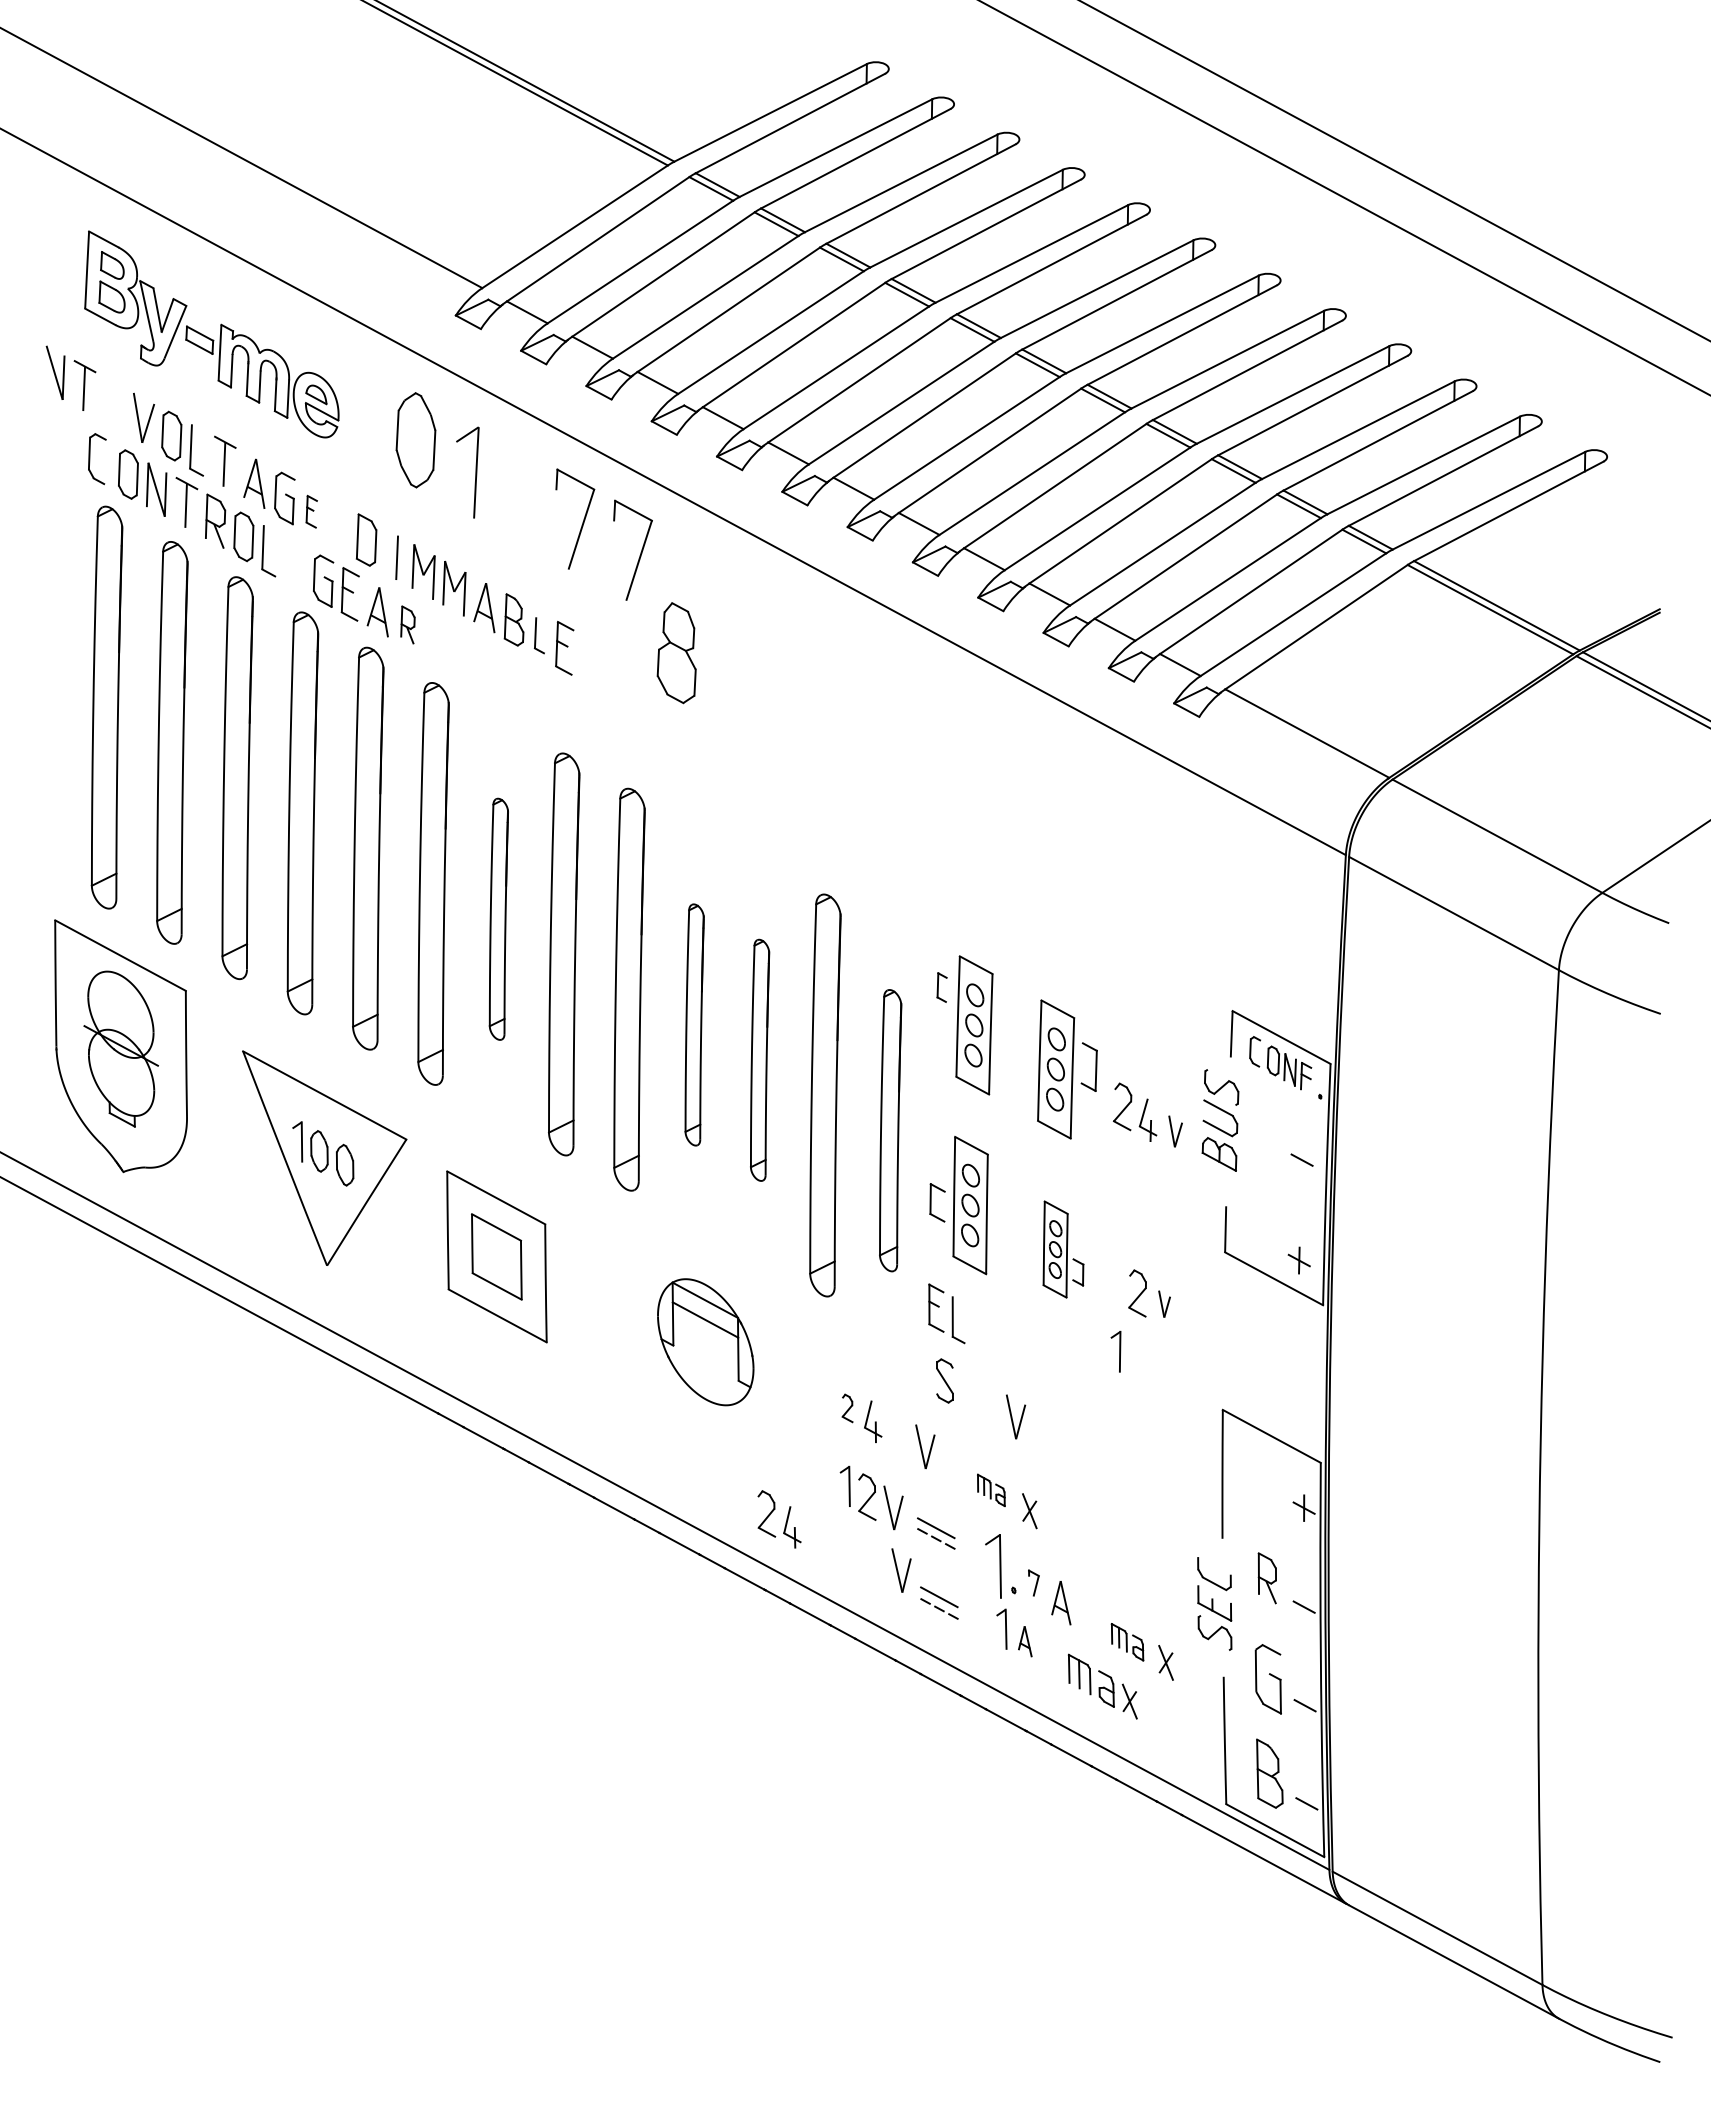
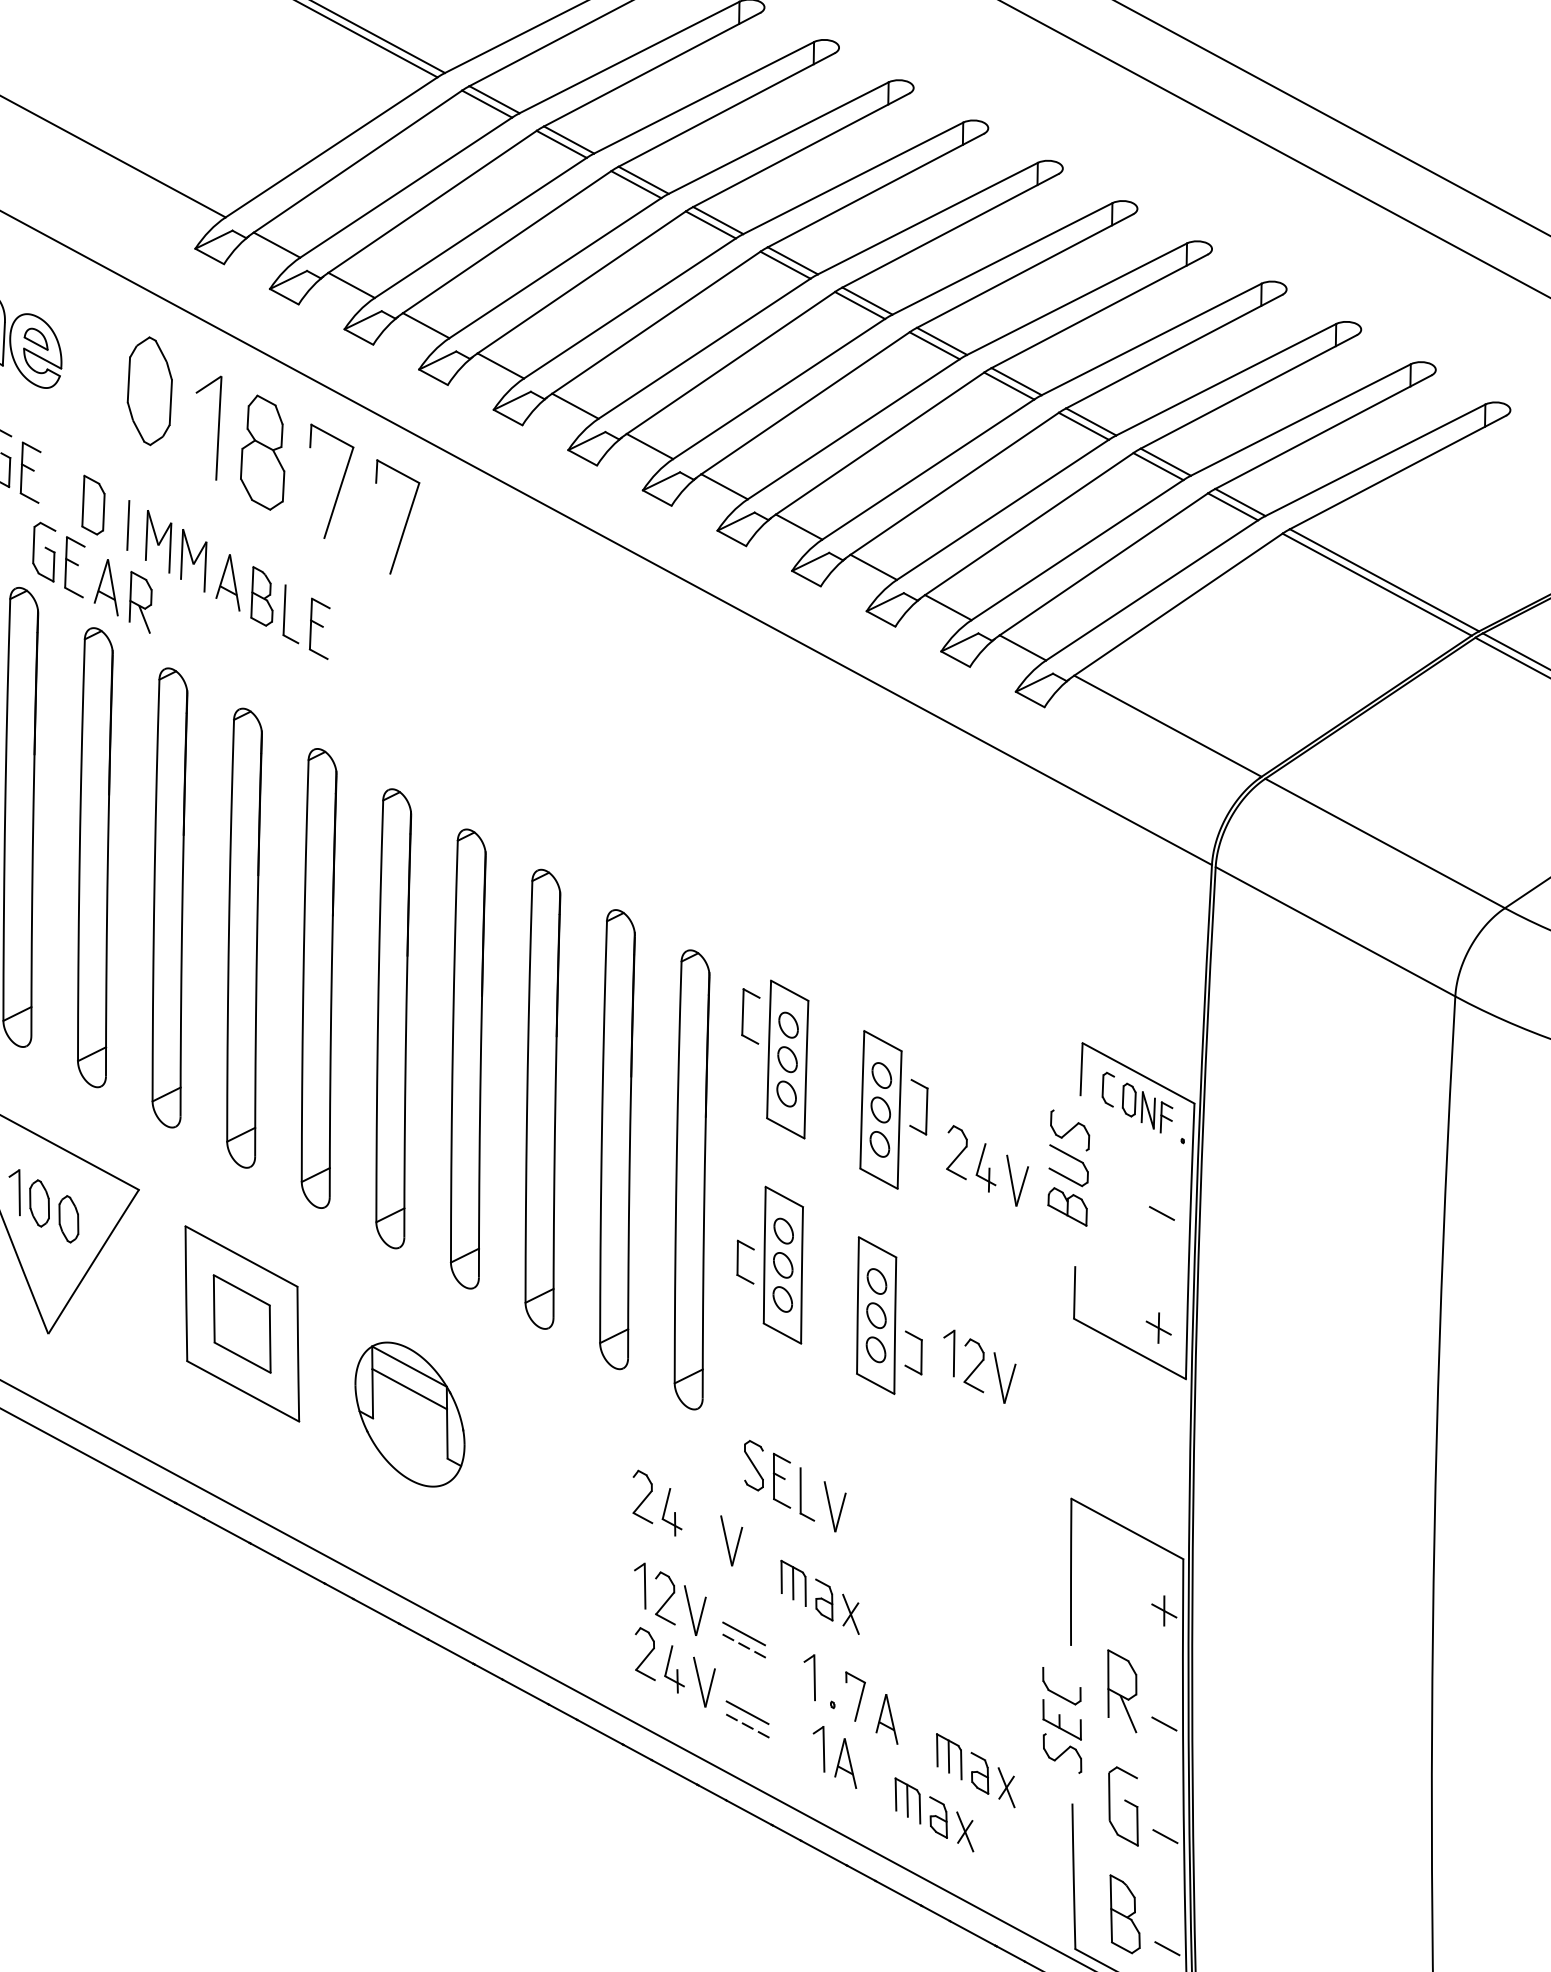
part: (311, 511) -> (30, 472), size x1.67
part: (407, 624) -> (140, 601), size x1.43
part: (539, 635) -> (290, 614), size x1.43
part: (676, 653) -> (262, 453), moved
part: (498, 919) -> (244, 938), size x1.67
part: (941, 987) -> (750, 1016), size x1.67
part: (694, 1024) -> (467, 1058), size x1.67
part: (759, 1060) -> (542, 1099), size x1.67
part: (890, 1130) -> (691, 1179), size x1.43
part: (1175, 1131) -> (1017, 1180), size x1.43
part: (1063, 1249) -> (889, 1315), size x1.43
part: (1164, 1303) -> (1004, 1377), size x1.67
part: (946, 1313) -> (793, 1486), moved
part: (705, 1342) -> (409, 1414), moved
part: (1115, 1351) -> (948, 1353), moved
part: (847, 1408) -> (642, 1497), size x1.67
part: (991, 1490) -> (807, 1590), size x1.67
part: (785, 1522) -> (666, 1663), moved
part: (993, 1566) -> (809, 1677), size x0.62
part: (1267, 1578) -> (1122, 1691), size x1.43
part: (1033, 1583) -> (855, 1696), size x1.67
part: (1025, 1641) -> (846, 1763), size x1.43
part: (1127, 1642) -> (962, 1764), size x1.43

